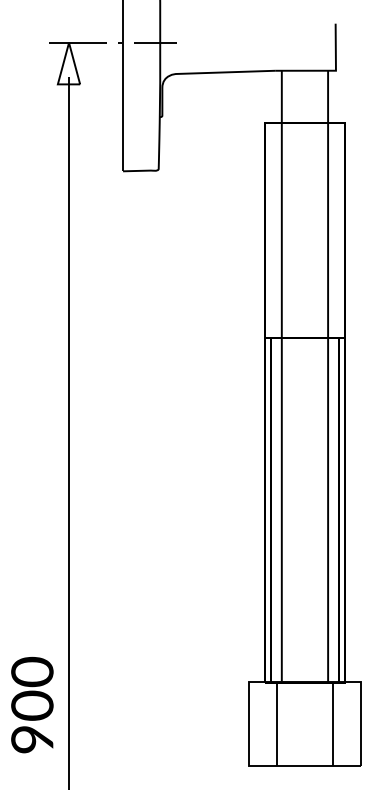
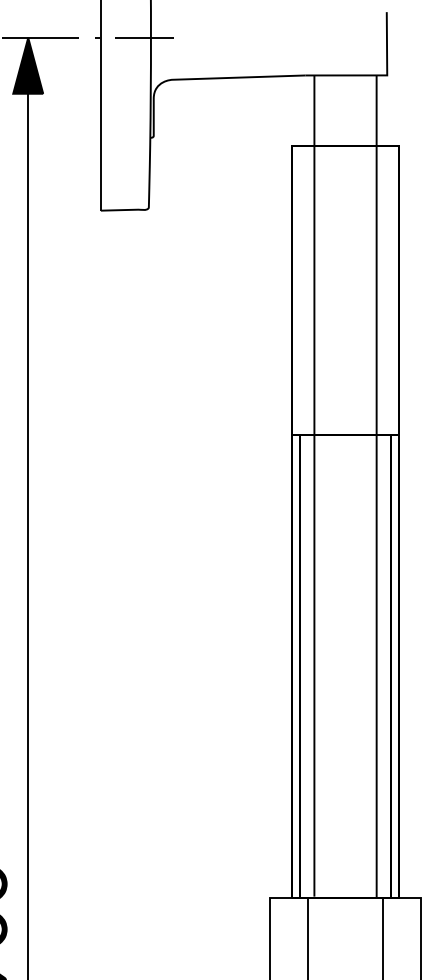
fill: (68, 63) -> (27, 65), added

